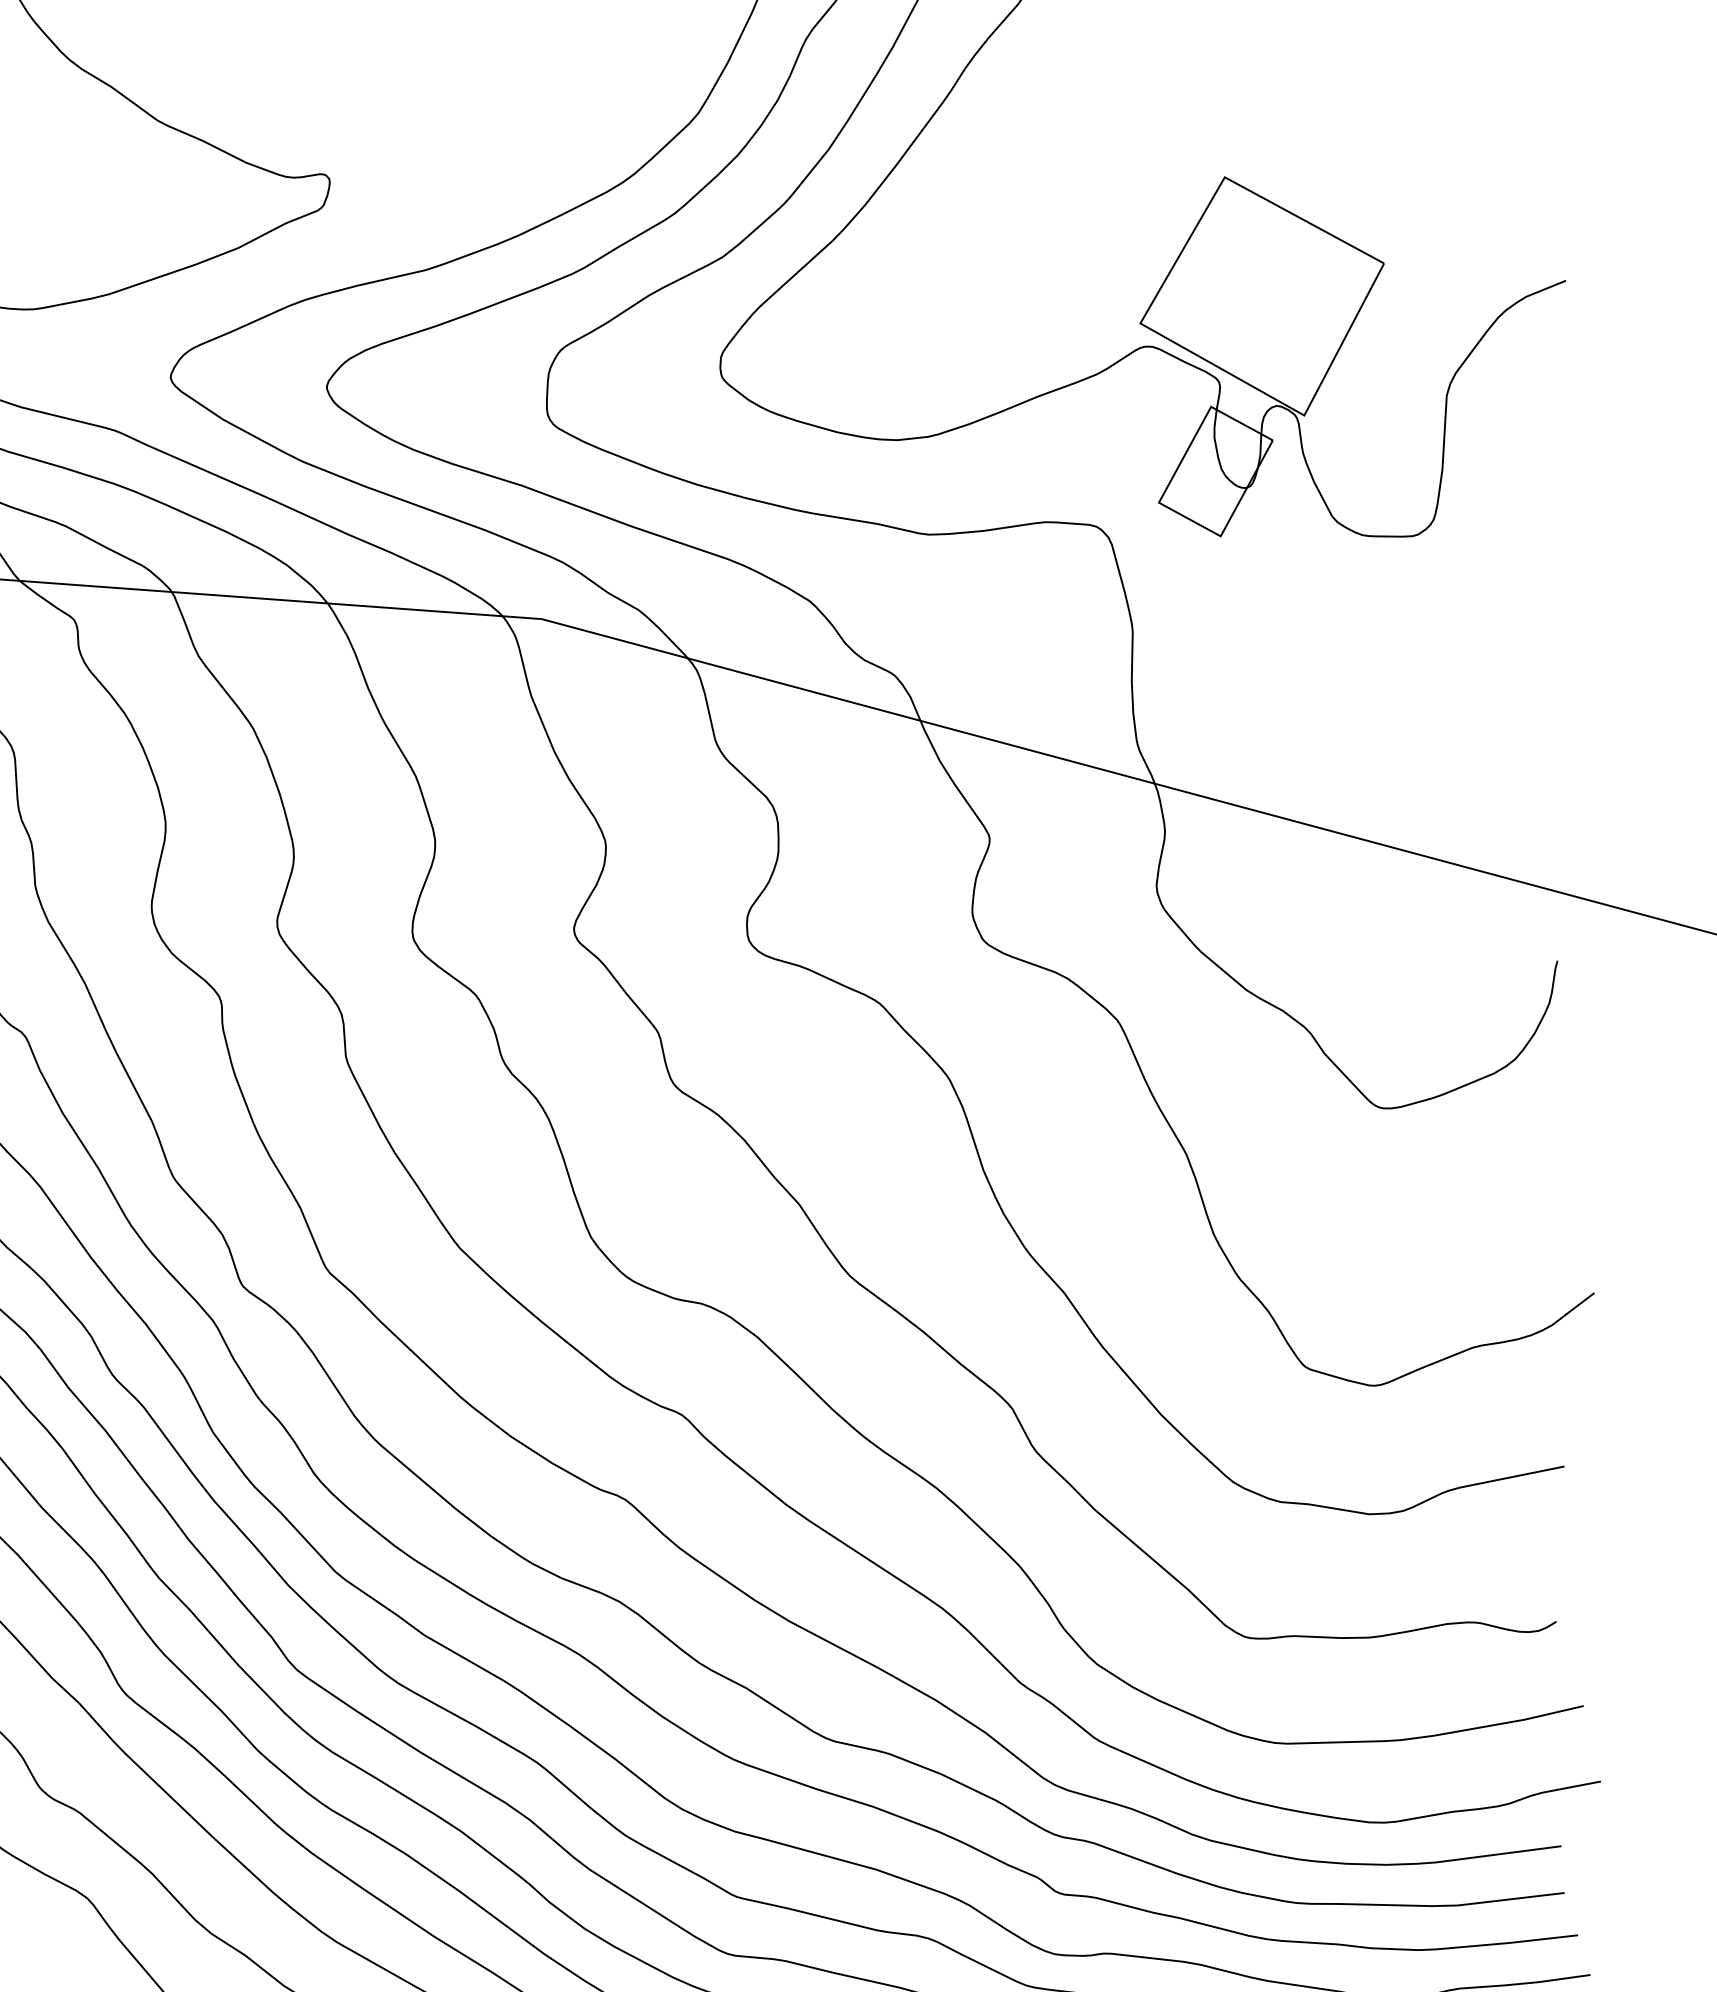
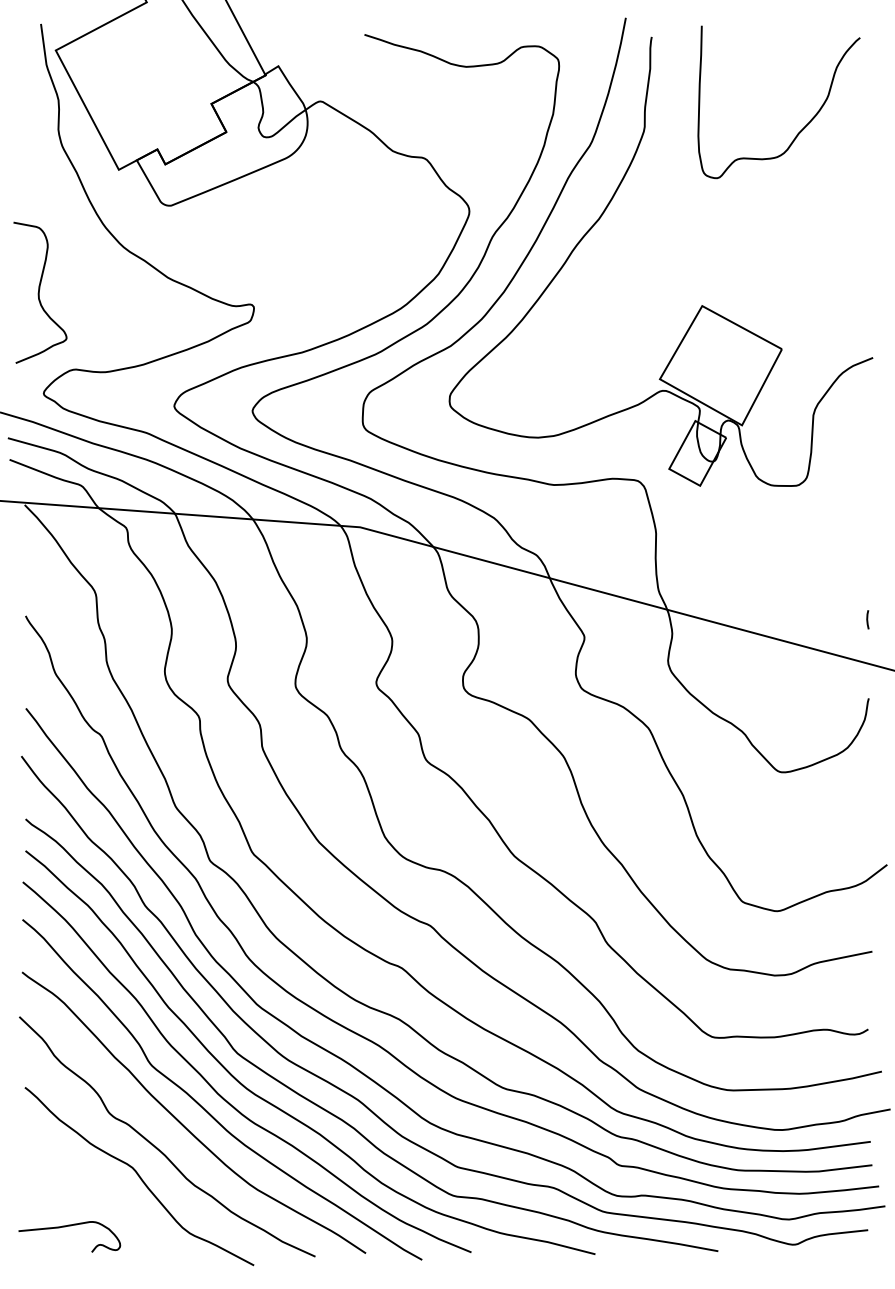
line: (1554, 803) -> (867, 619), added

